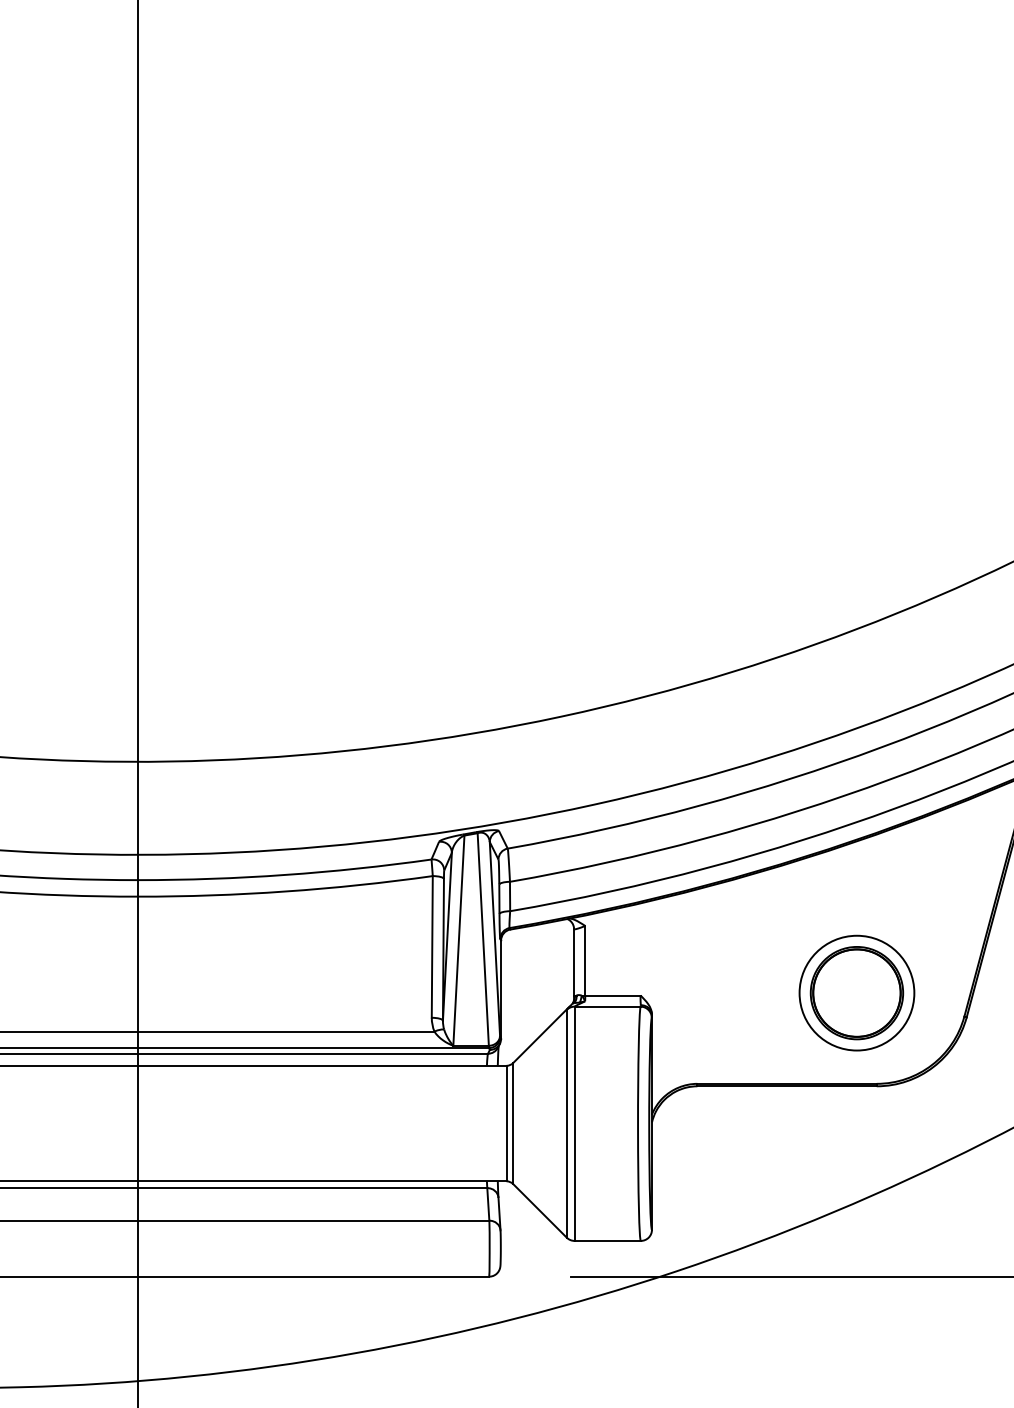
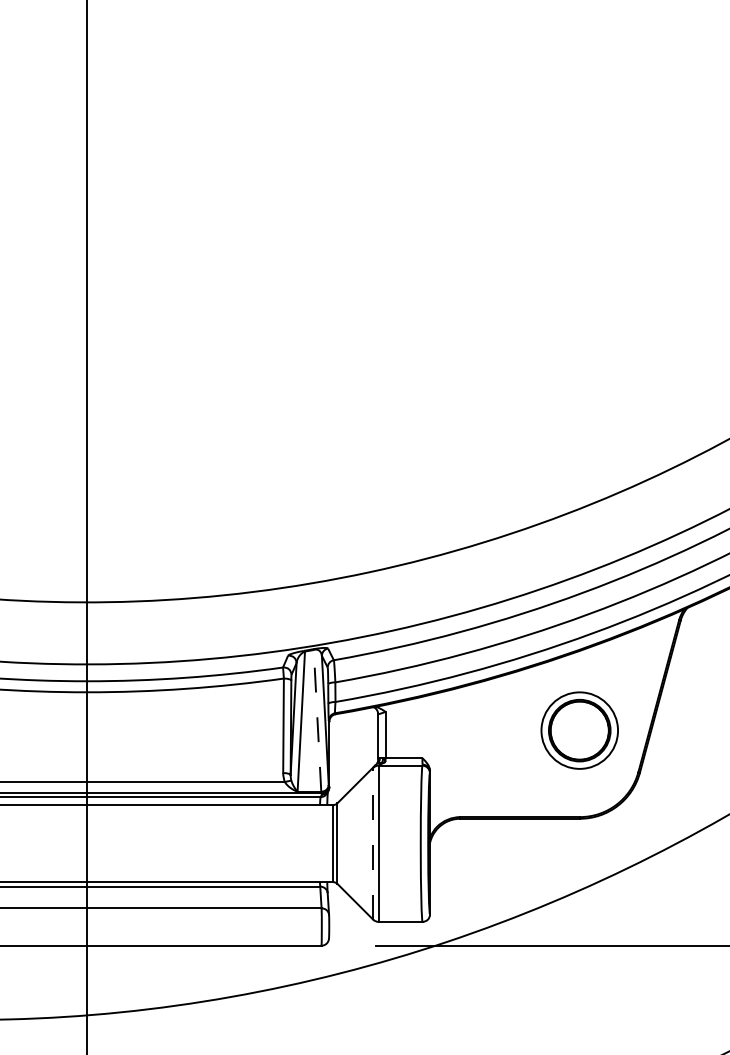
line: (483, 938) -> (317, 720), solid -> dashed
part: (856, 992) -> (579, 730), moved
line: (567, 1123) -> (373, 843), solid -> dashed

